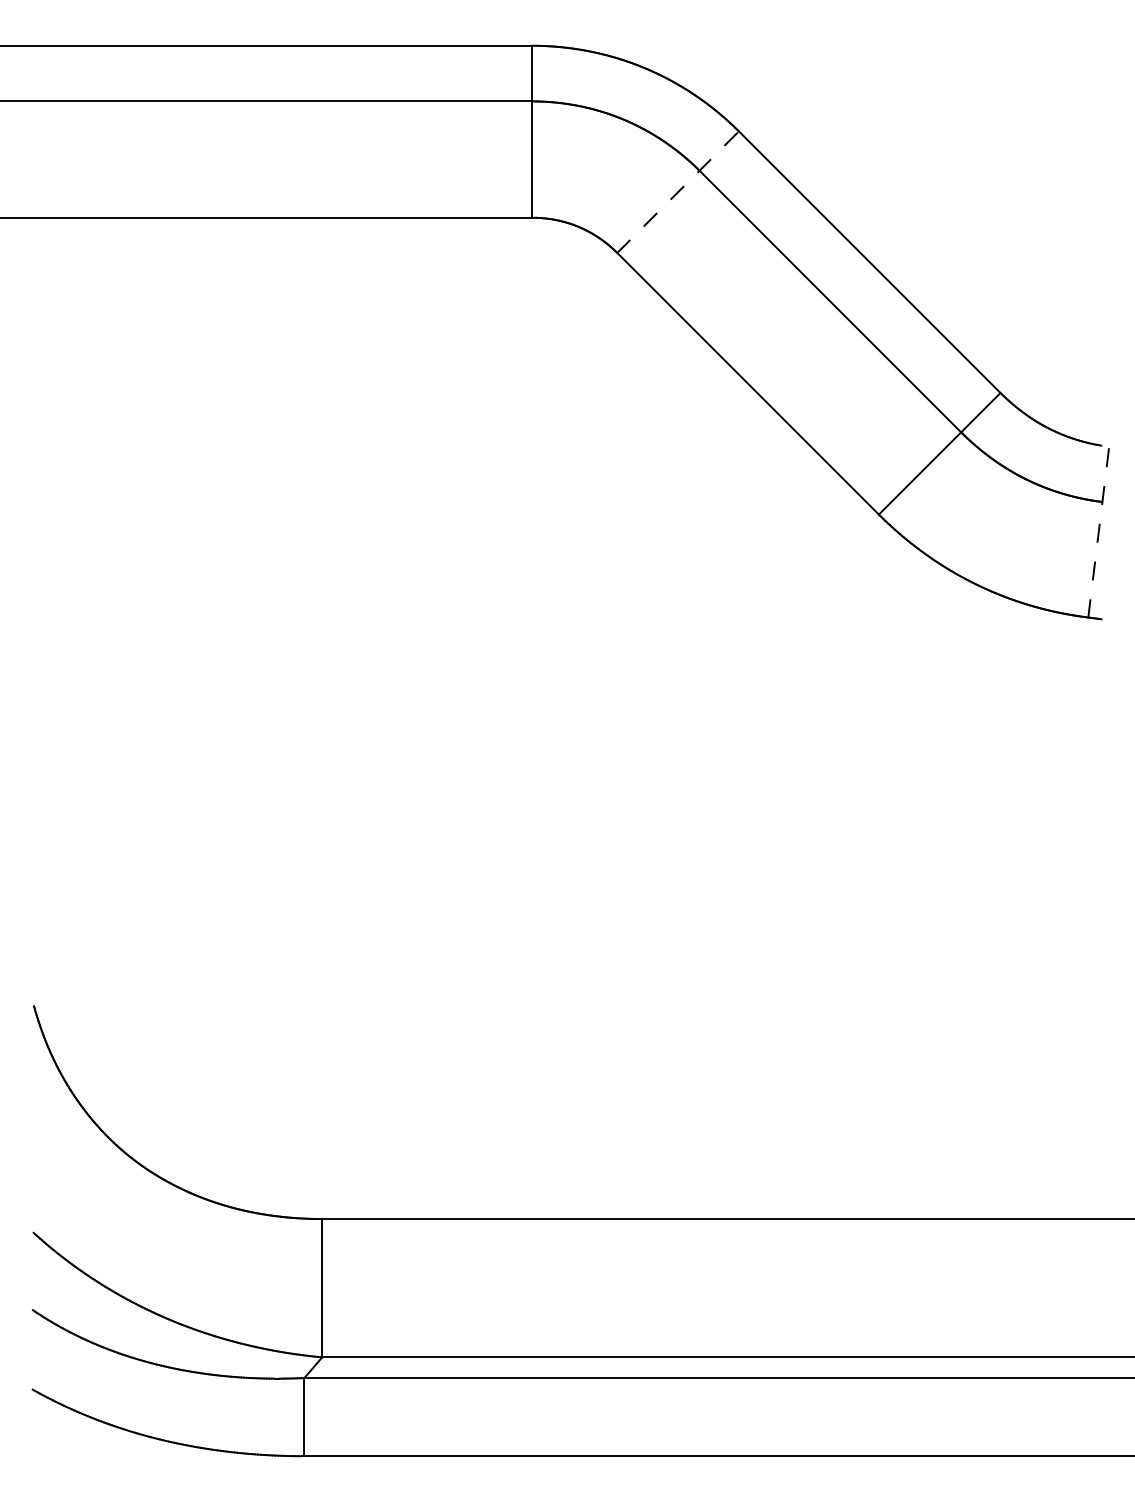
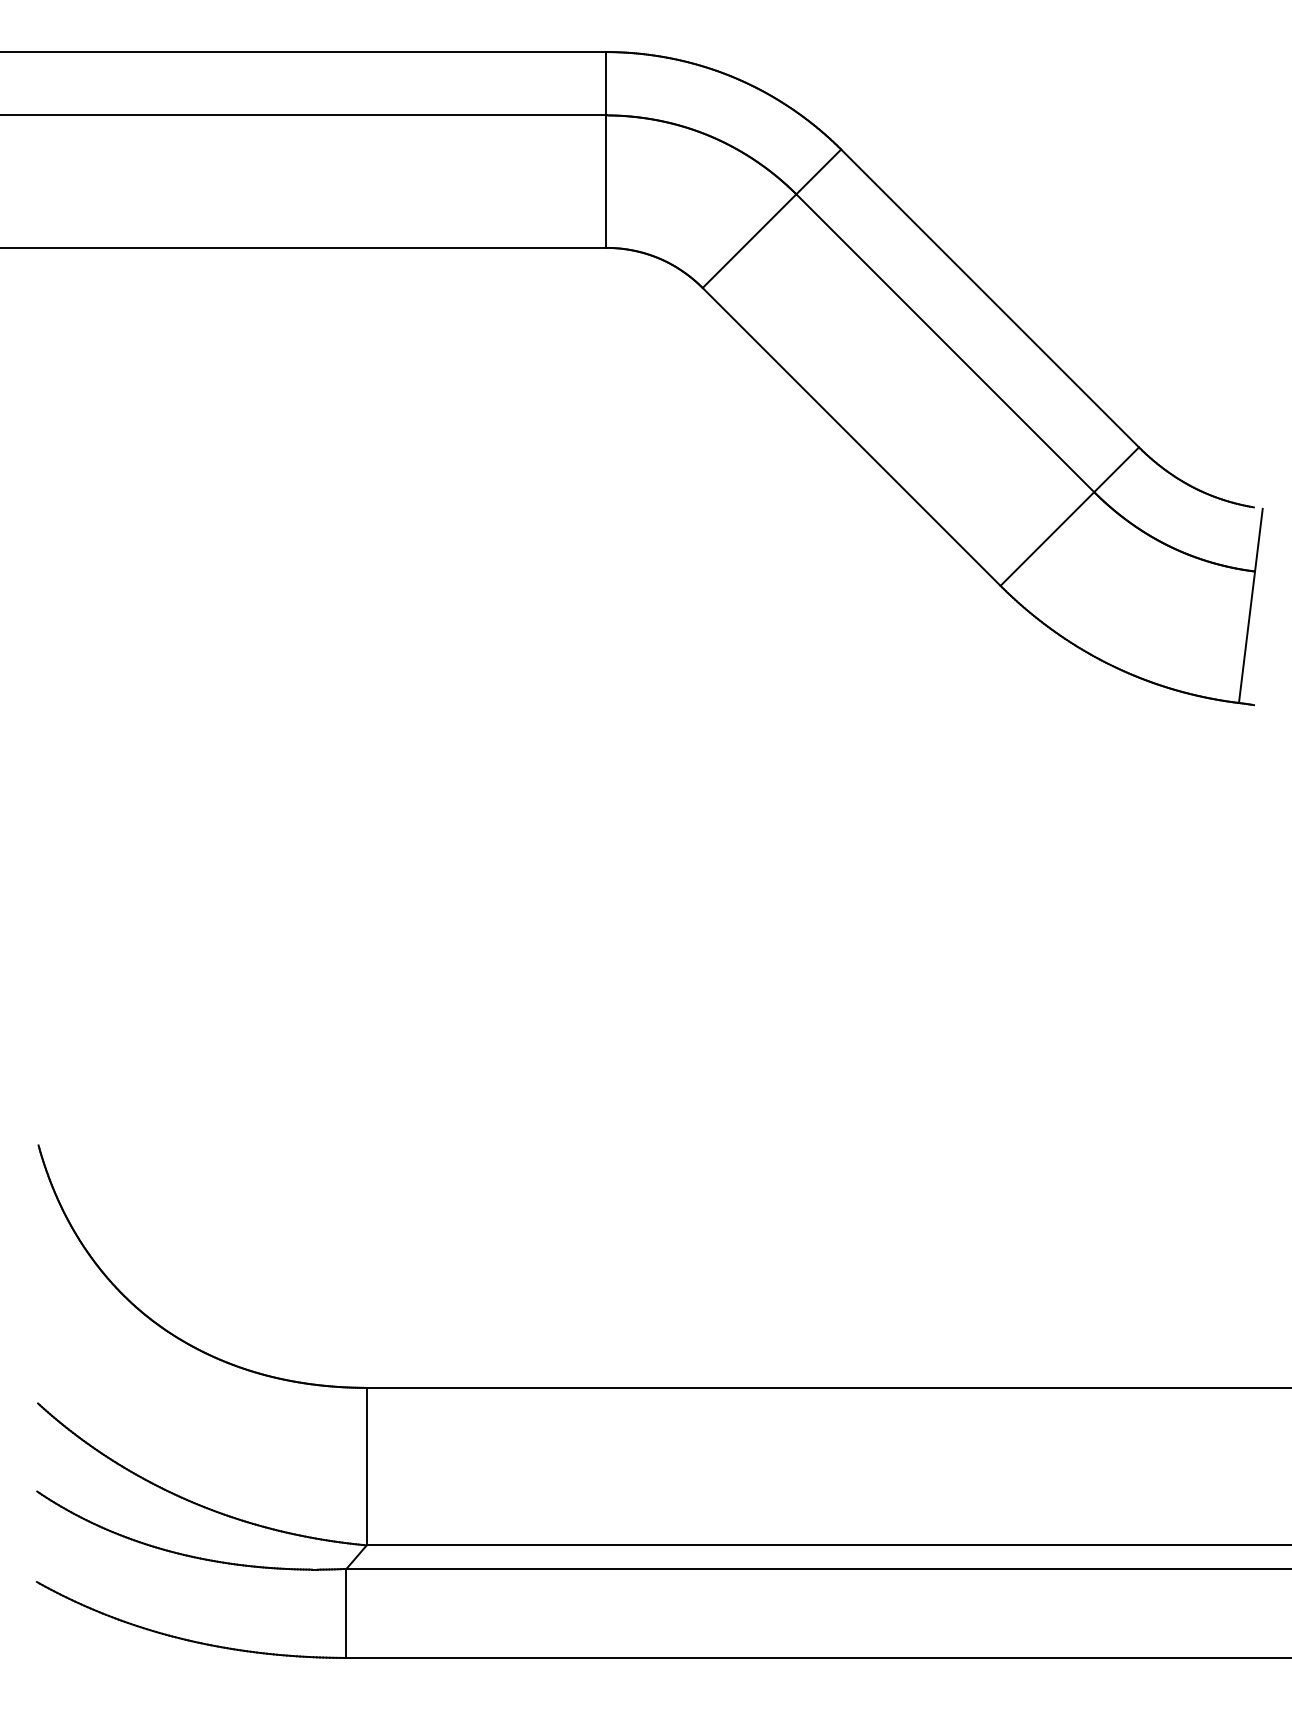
line: (677, 191) -> (771, 218), dashed -> solid
line: (1098, 531) -> (1250, 605), dashed -> solid

